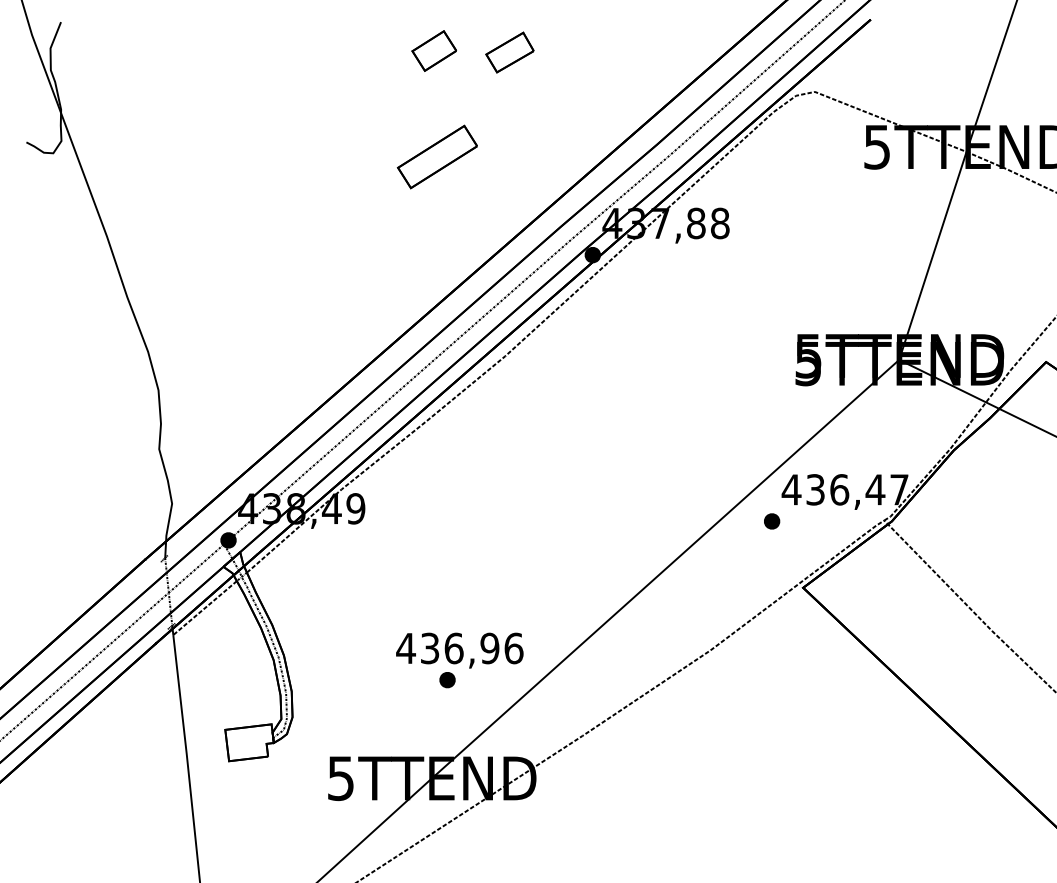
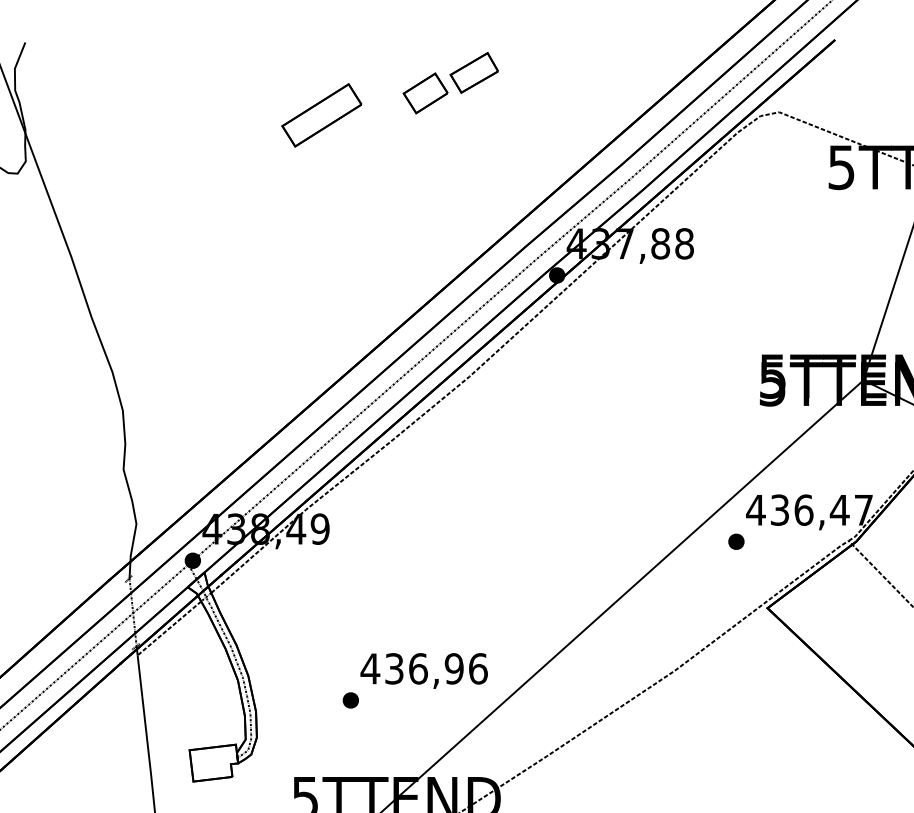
part: (433, 50) -> (424, 92), moved
part: (436, 156) -> (320, 114), moved
part: (447, 680) -> (350, 700), moved

